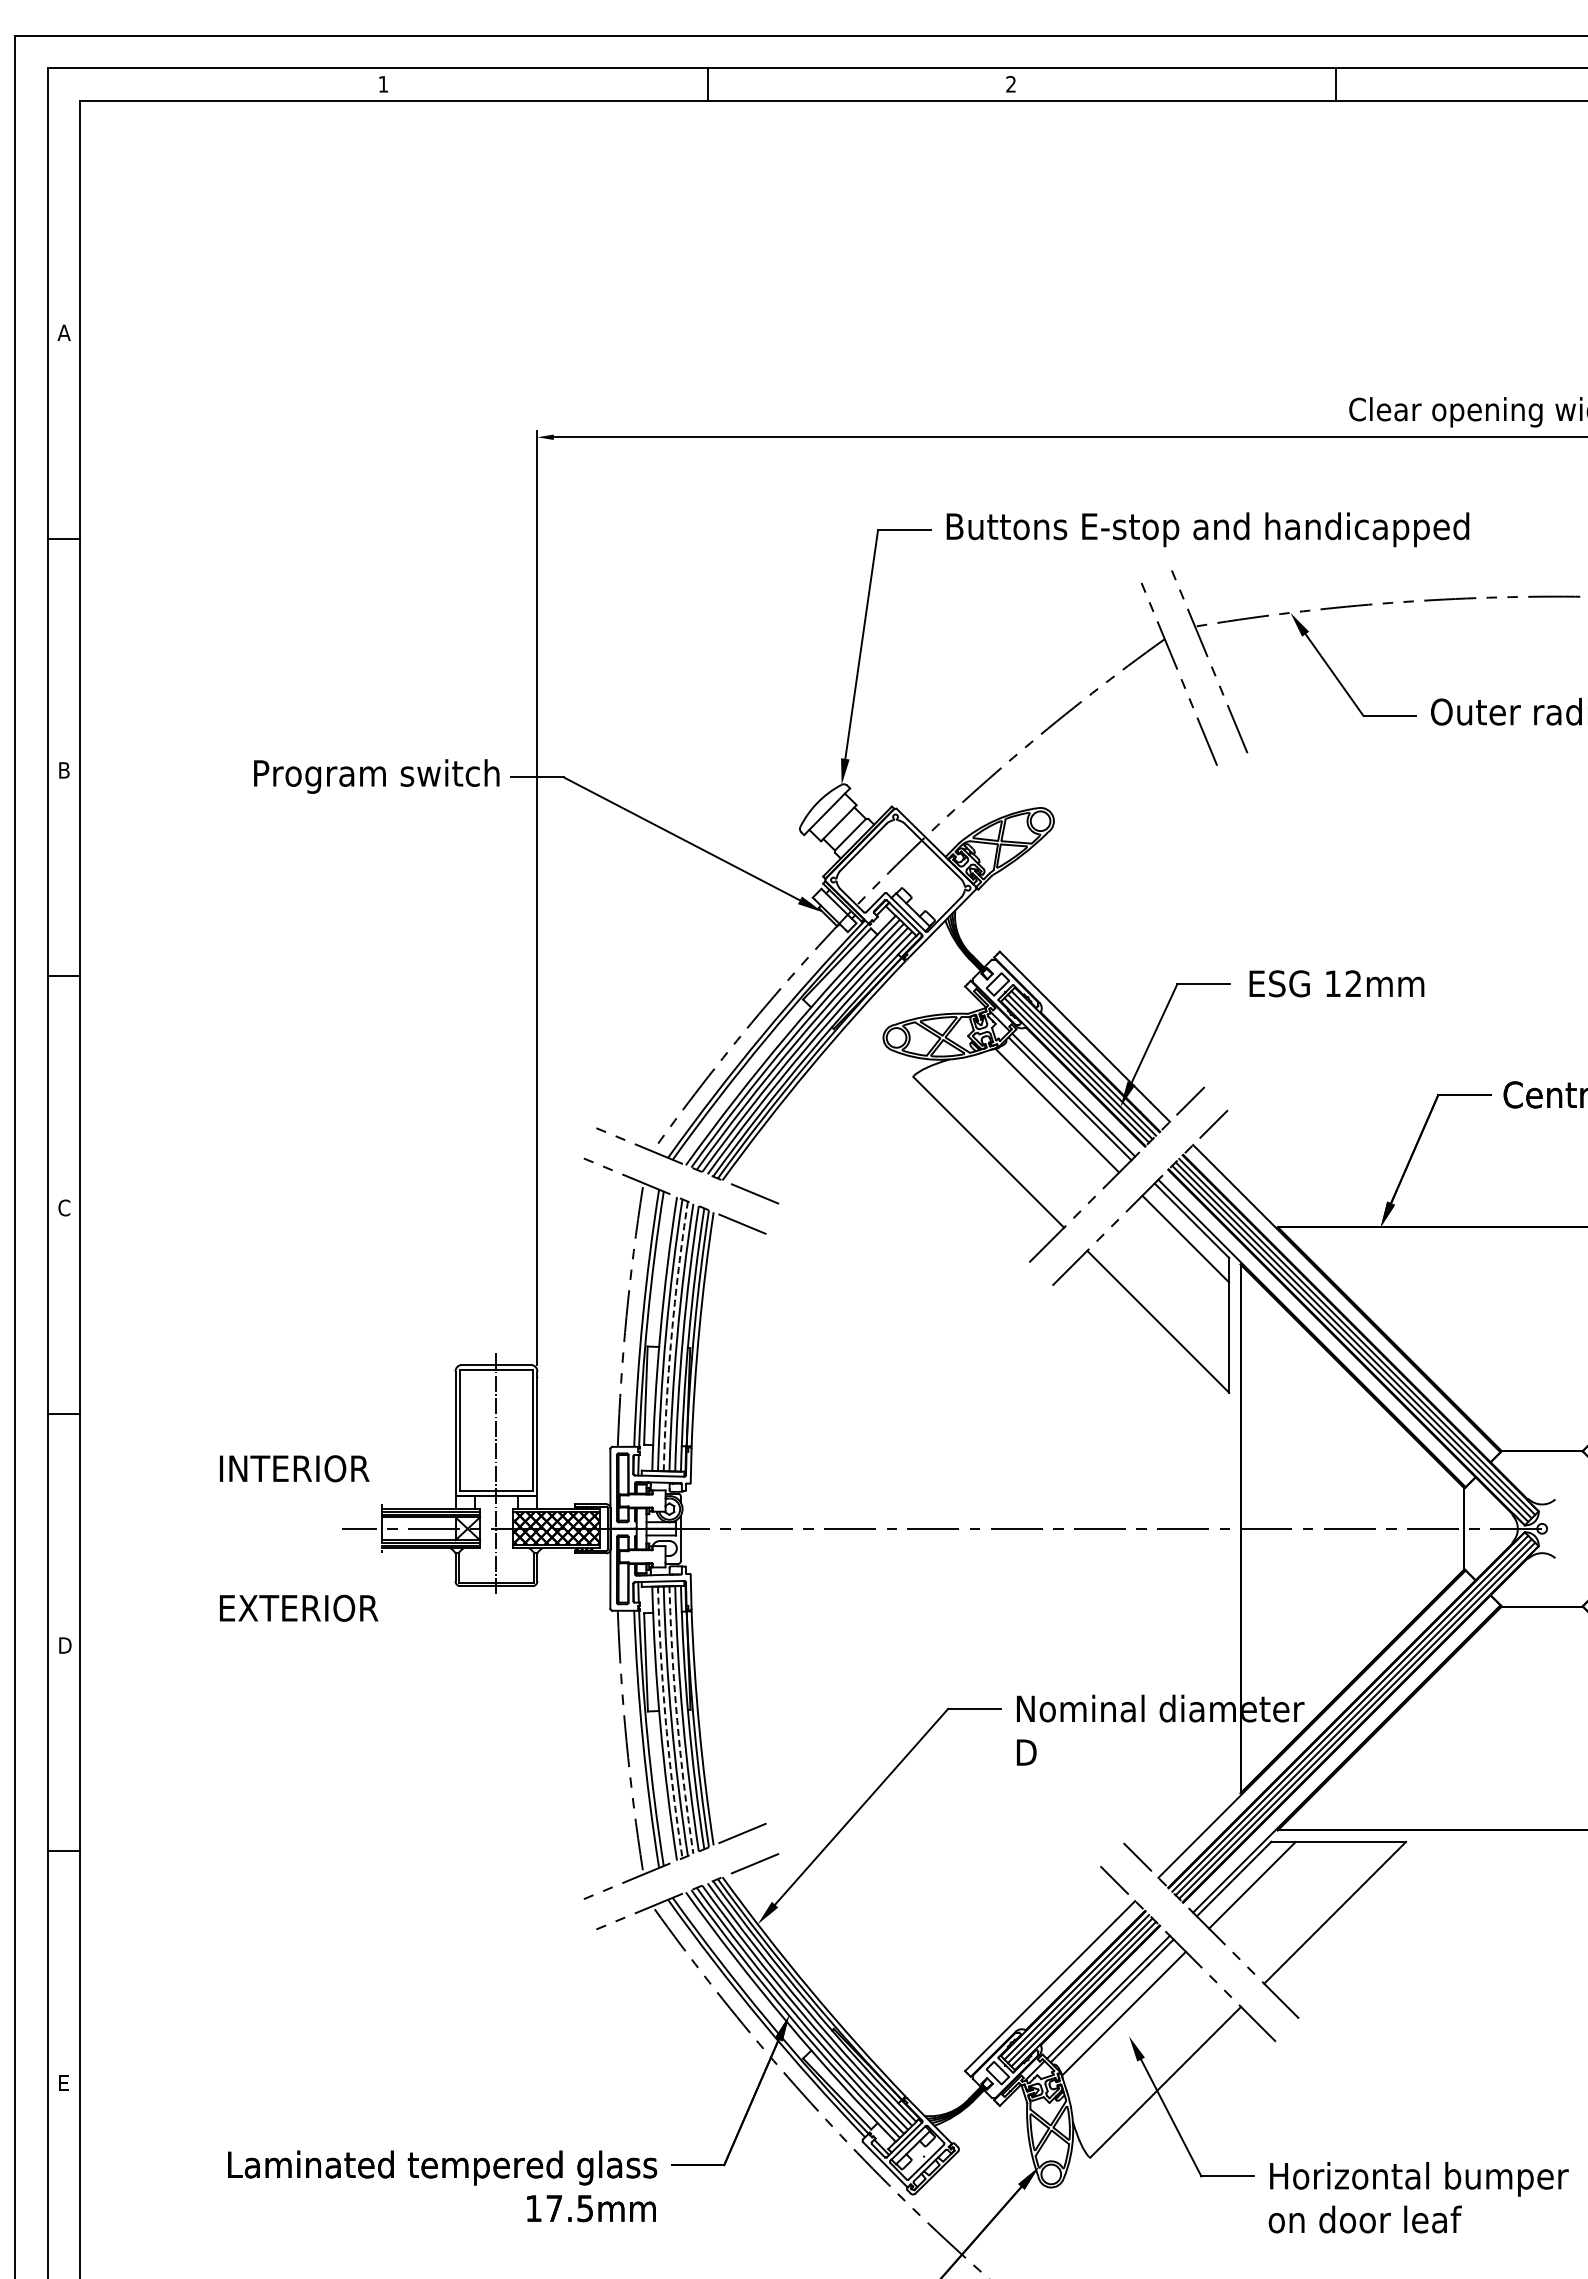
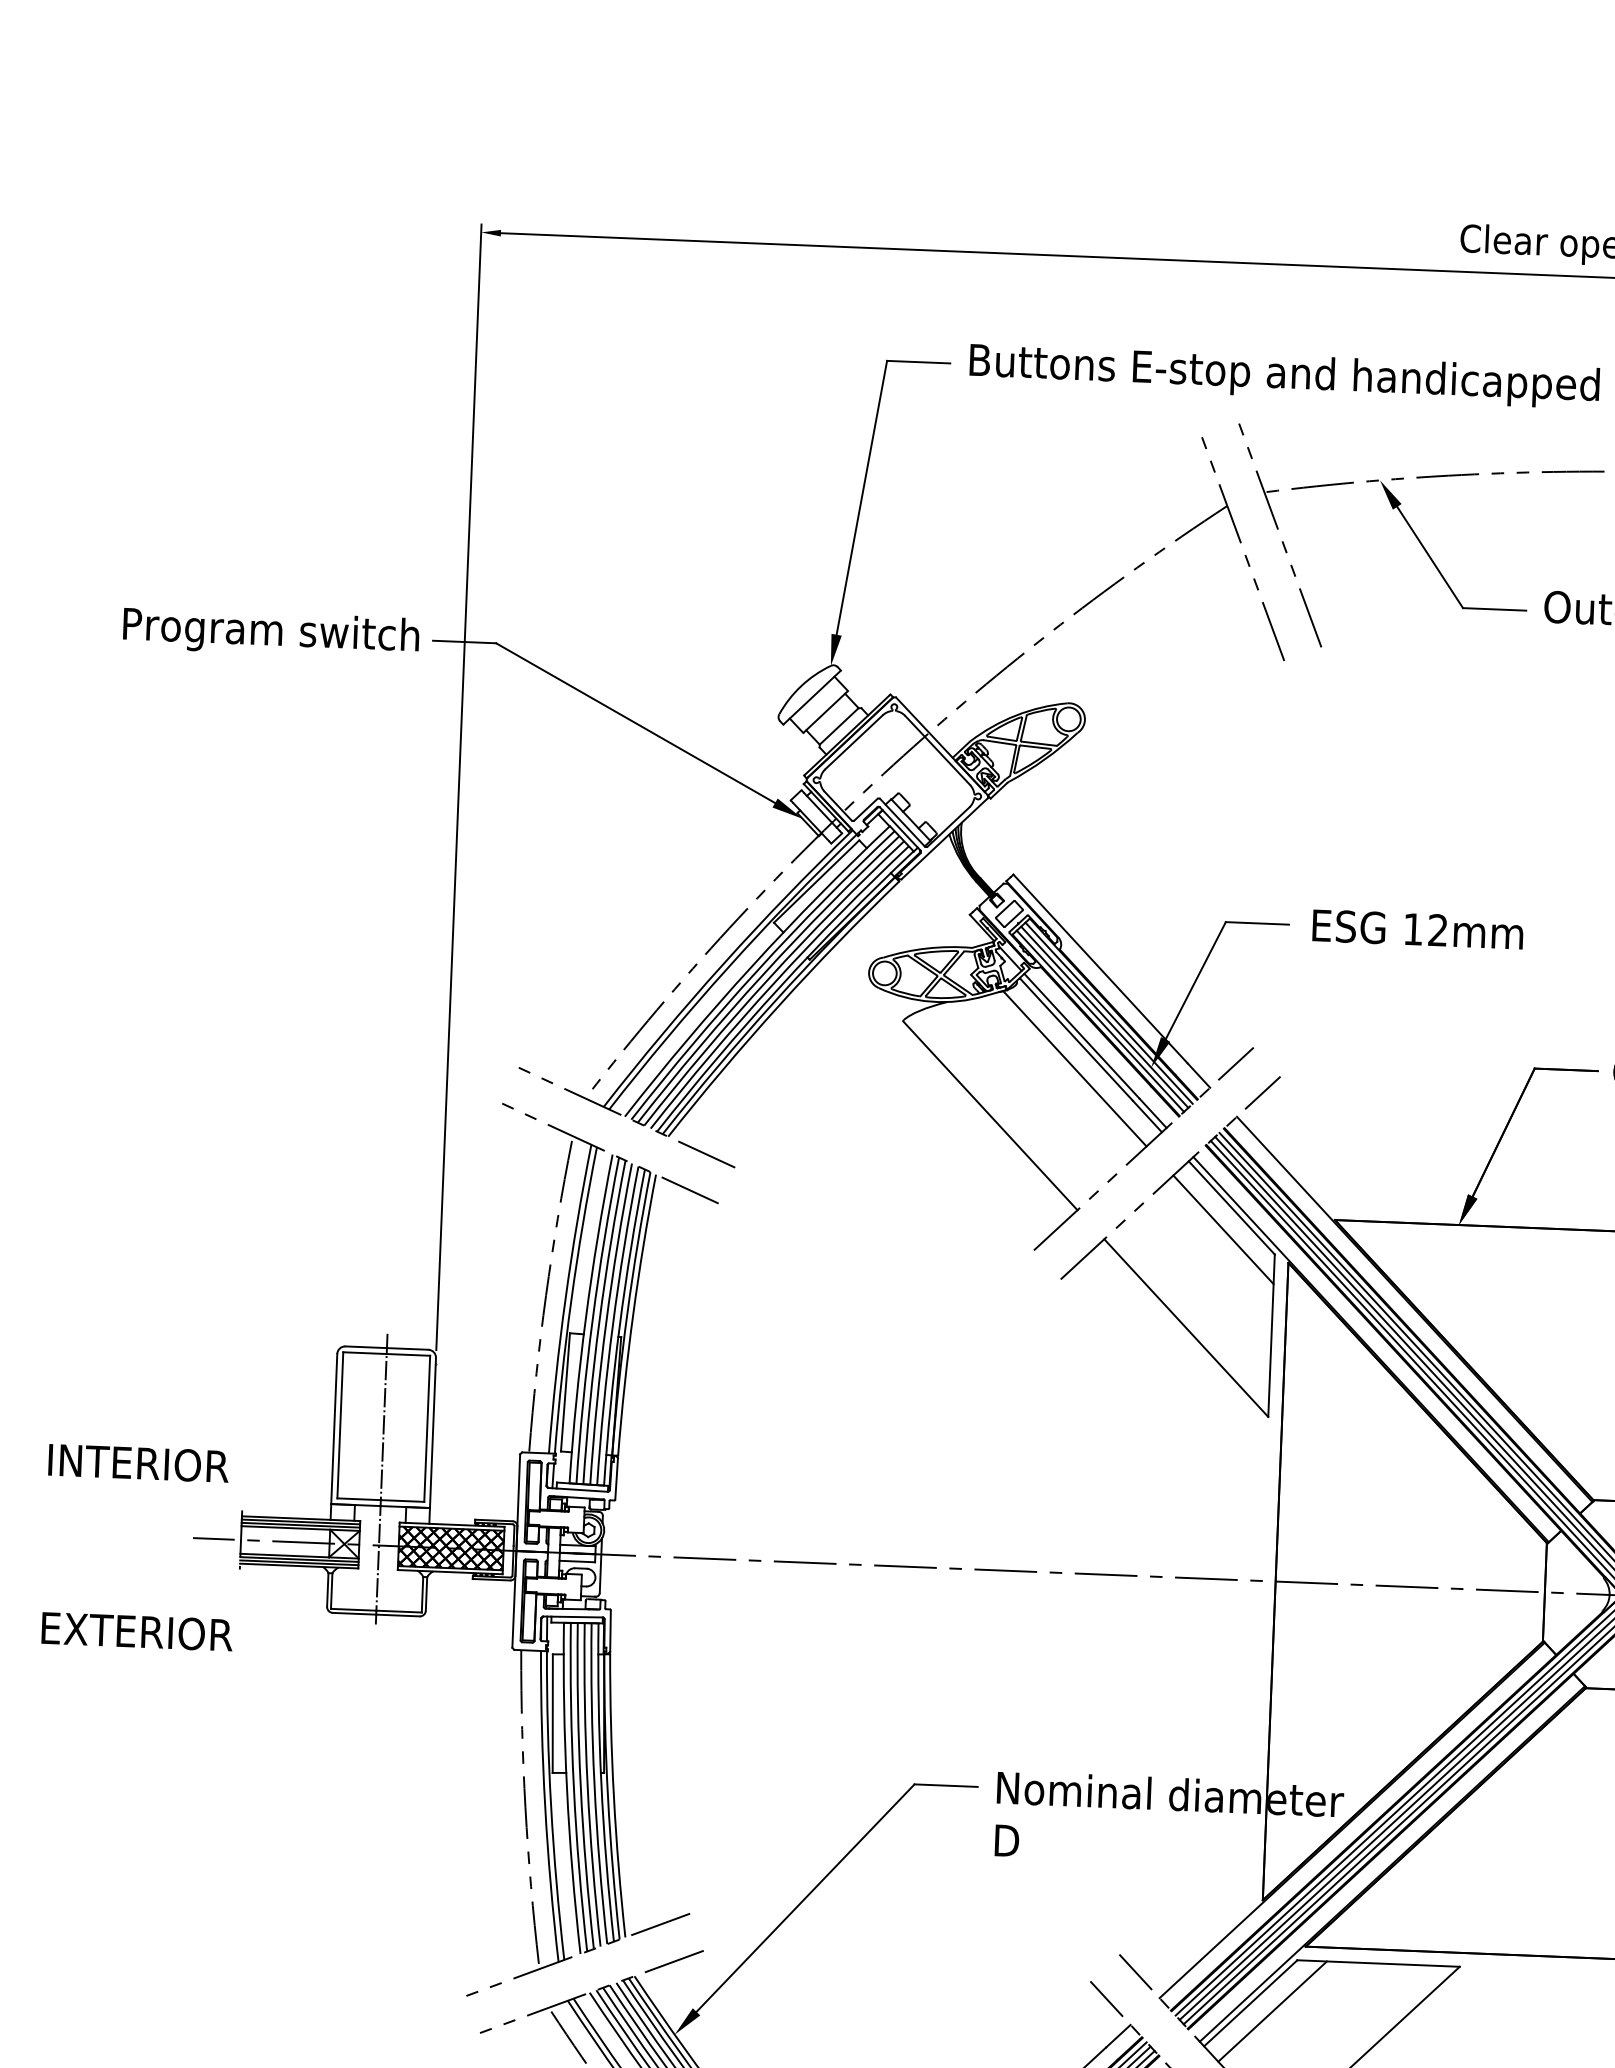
arc: (671, 1336) -> (599, 1322), dashed -> solid
arc: (677, 1720) -> (587, 1785), dashed -> solid
arc: (665, 1722) -> (573, 1787), dashed -> solid

